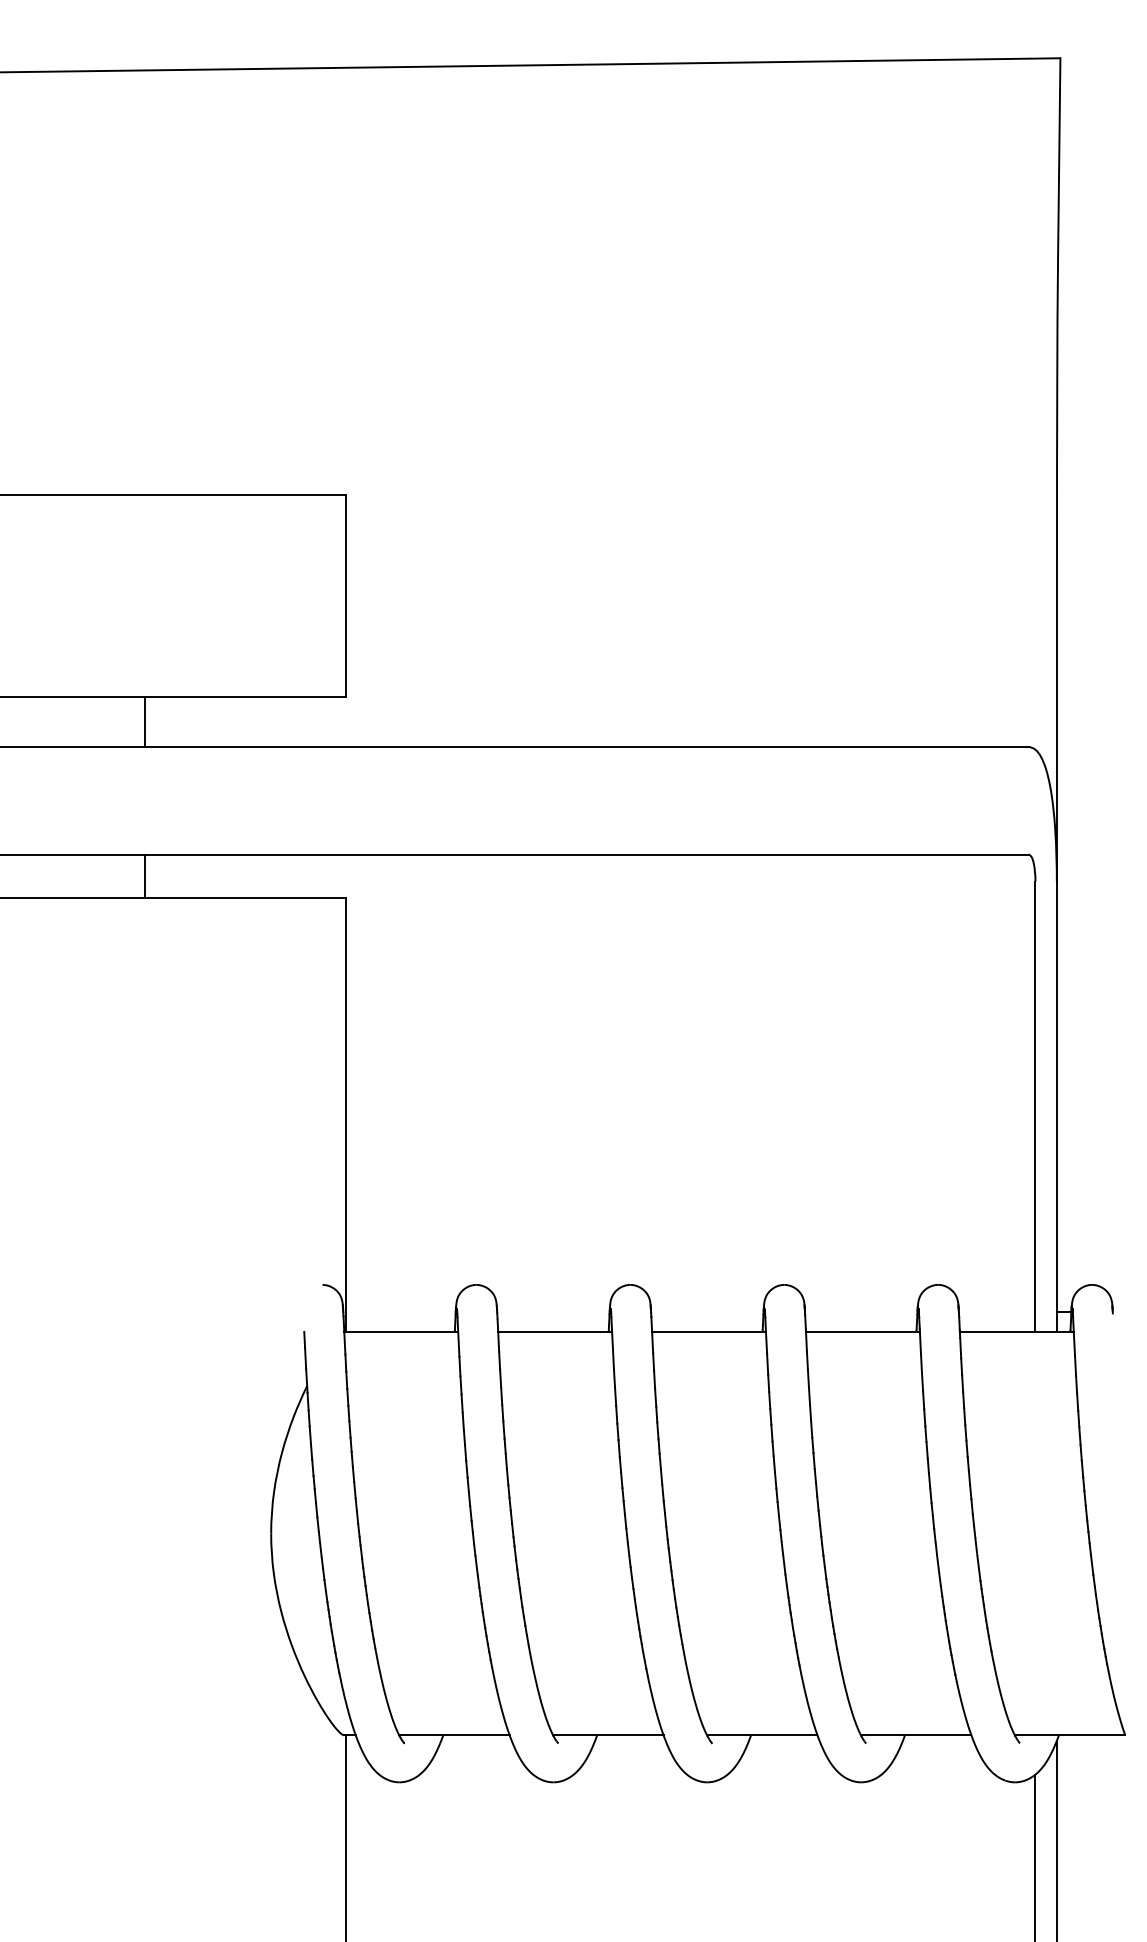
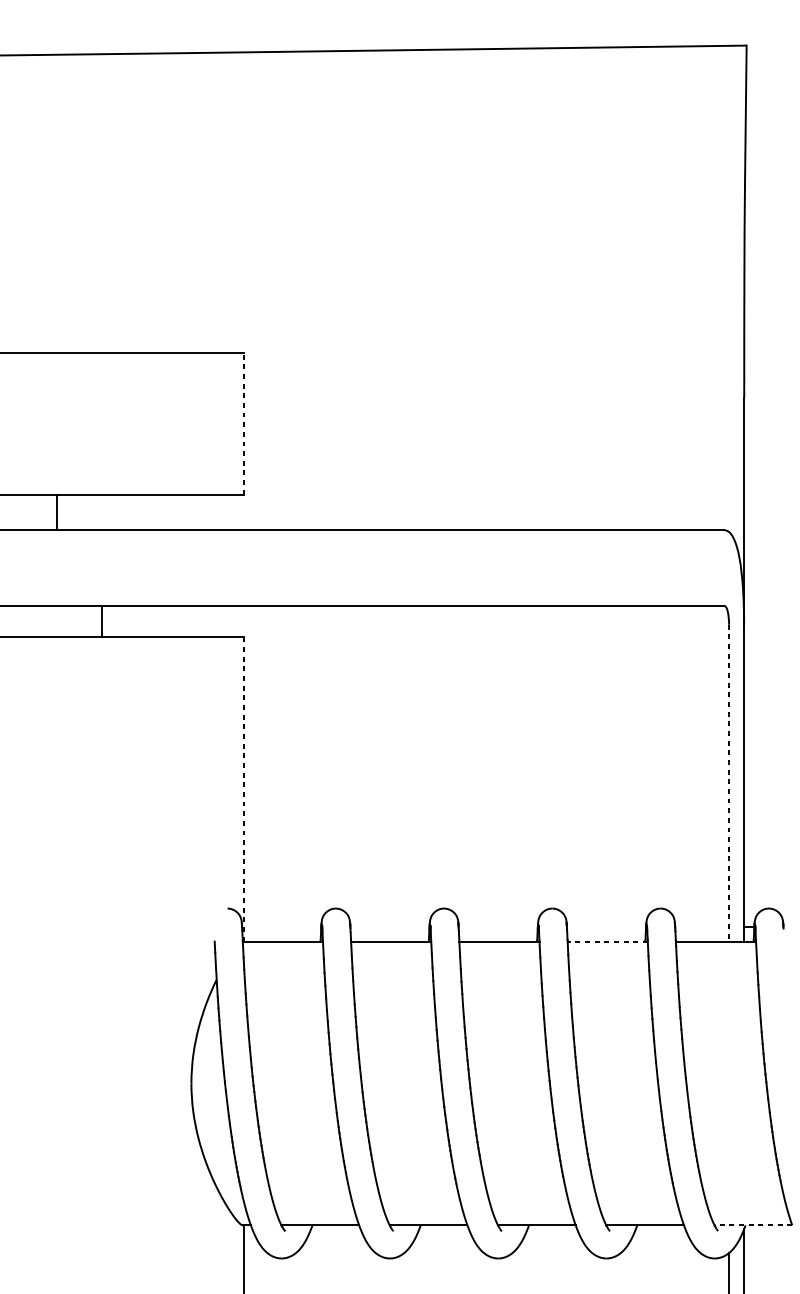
line: (346, 595) -> (244, 423), solid -> dashed
line: (144, 721) -> (57, 512), moved
line: (1035, 1107) -> (729, 783), solid -> dashed
line: (346, 1115) -> (244, 789), solid -> dashed
line: (862, 1331) -> (607, 941), solid -> dashed
line: (1069, 1735) -> (753, 1225), solid -> dashed

